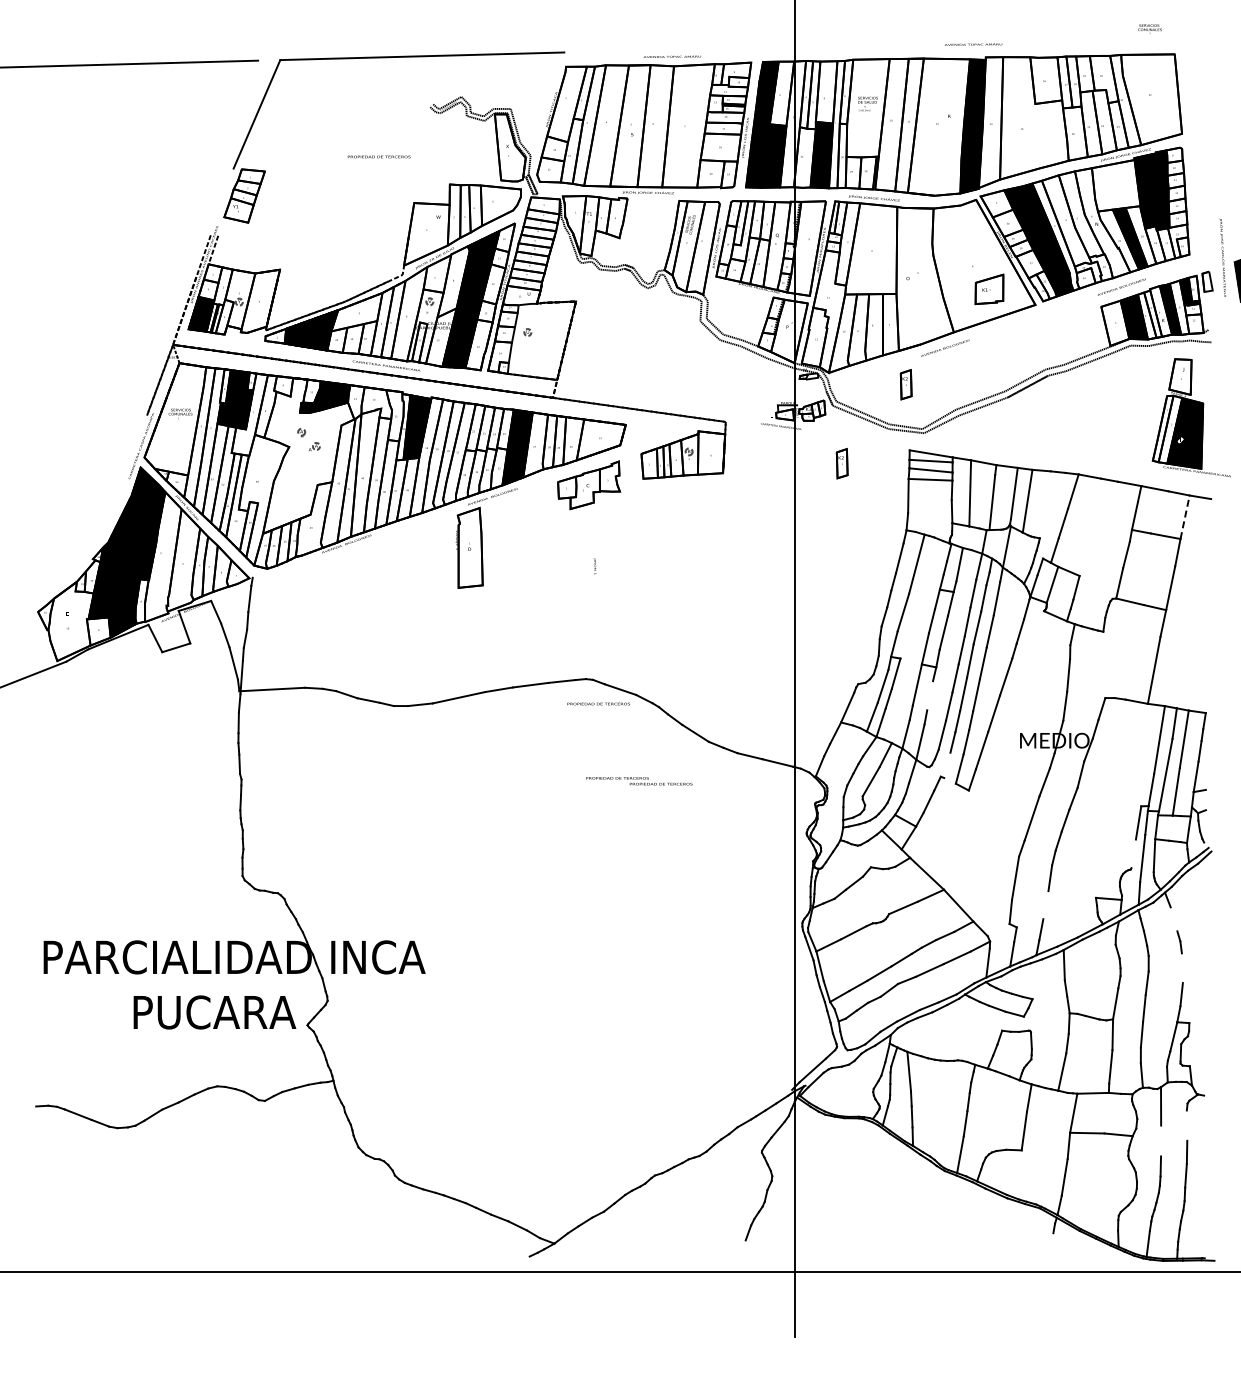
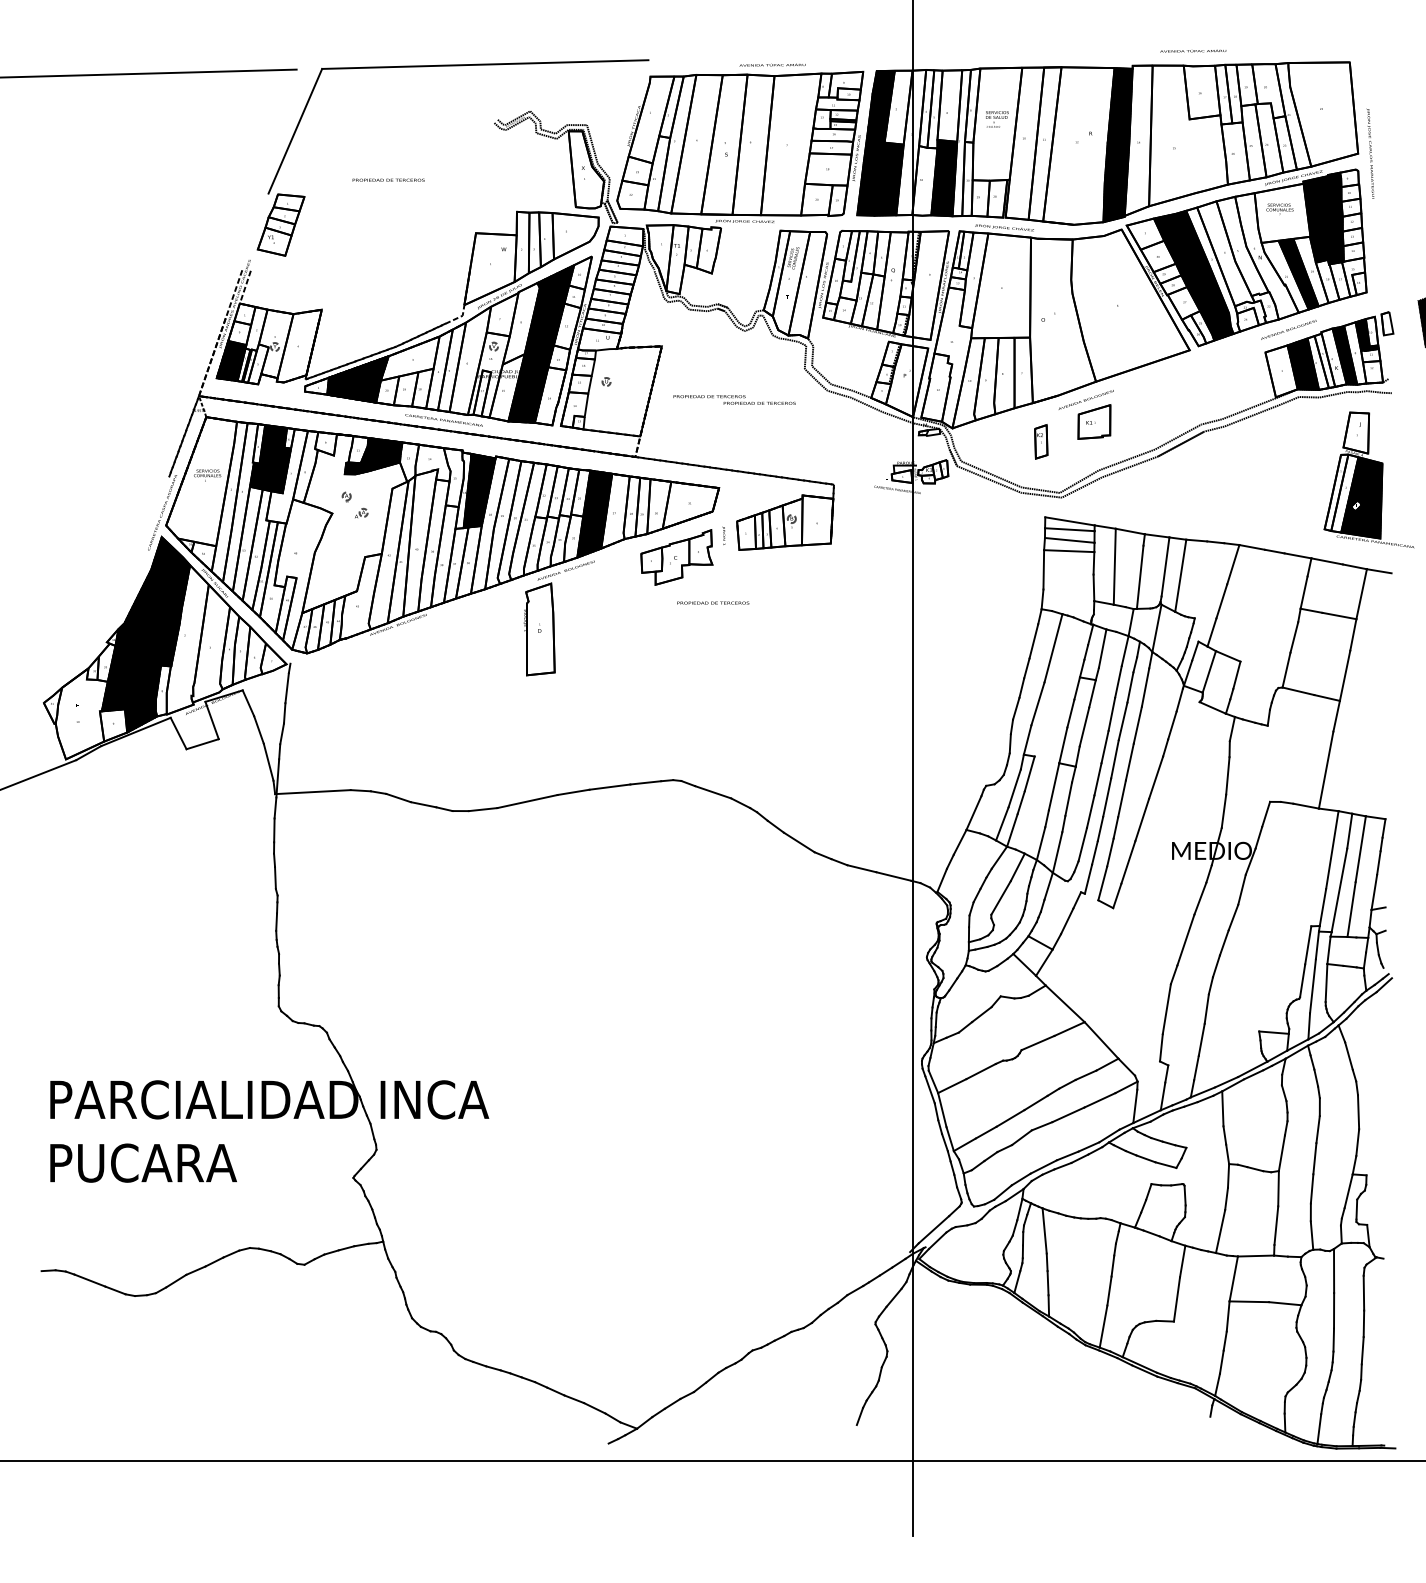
text: (1149, 28) -> (1279, 208), moved
text: (973, 44) -> (1193, 51), moved
text: (378, 156) -> (387, 179), moved
text: (1222, 257) -> (1370, 153), moved
part: (989, 289) -> (1094, 422), moved
part: (841, 463) -> (966, 532), removed
line: (1185, 516) -> (1362, 593), dashed -> solid
text: (594, 566) -> (723, 535), moved
line: (930, 695) -> (1069, 798), added
text: (598, 703) -> (713, 602), moved
line: (947, 765) -> (1088, 879), added
text: (639, 781) -> (734, 400), moved
line: (1133, 853) -> (1302, 980), added
line: (1045, 905) -> (1201, 1040), added
line: (1173, 919) -> (1348, 1056), added
line: (1181, 968) -> (1357, 1112), added
text: (214, 1012) -> (143, 1163), moved
line: (1186, 1125) -> (1363, 1292), added
line: (1161, 1140) -> (1334, 1310), added

